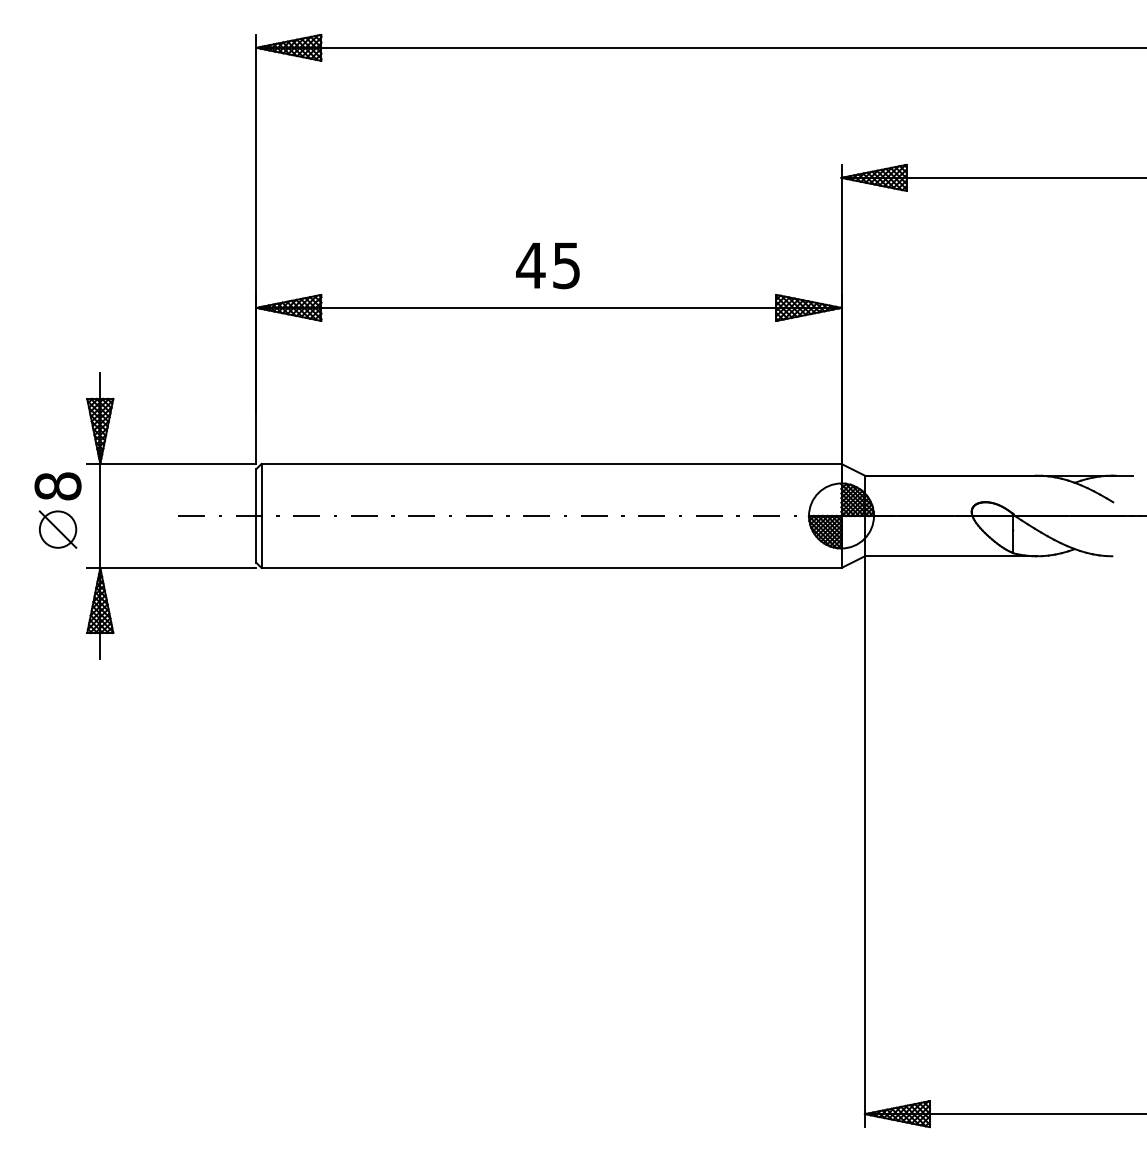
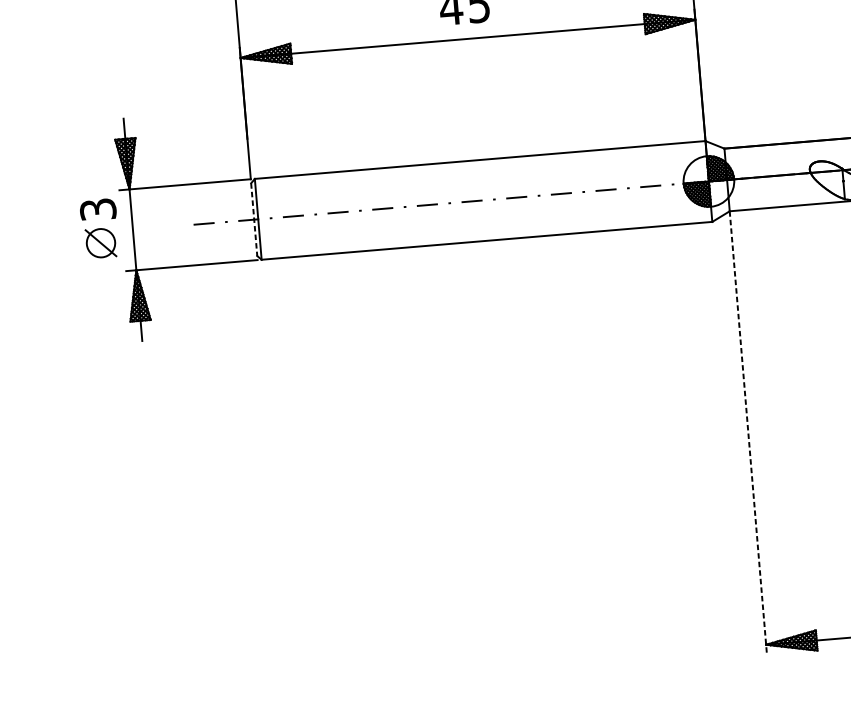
text: (57, 486) -> (97, 209), 8 -> 3
line: (256, 515) -> (254, 219), solid -> dashed
line: (864, 842) -> (748, 433), solid -> dashed

